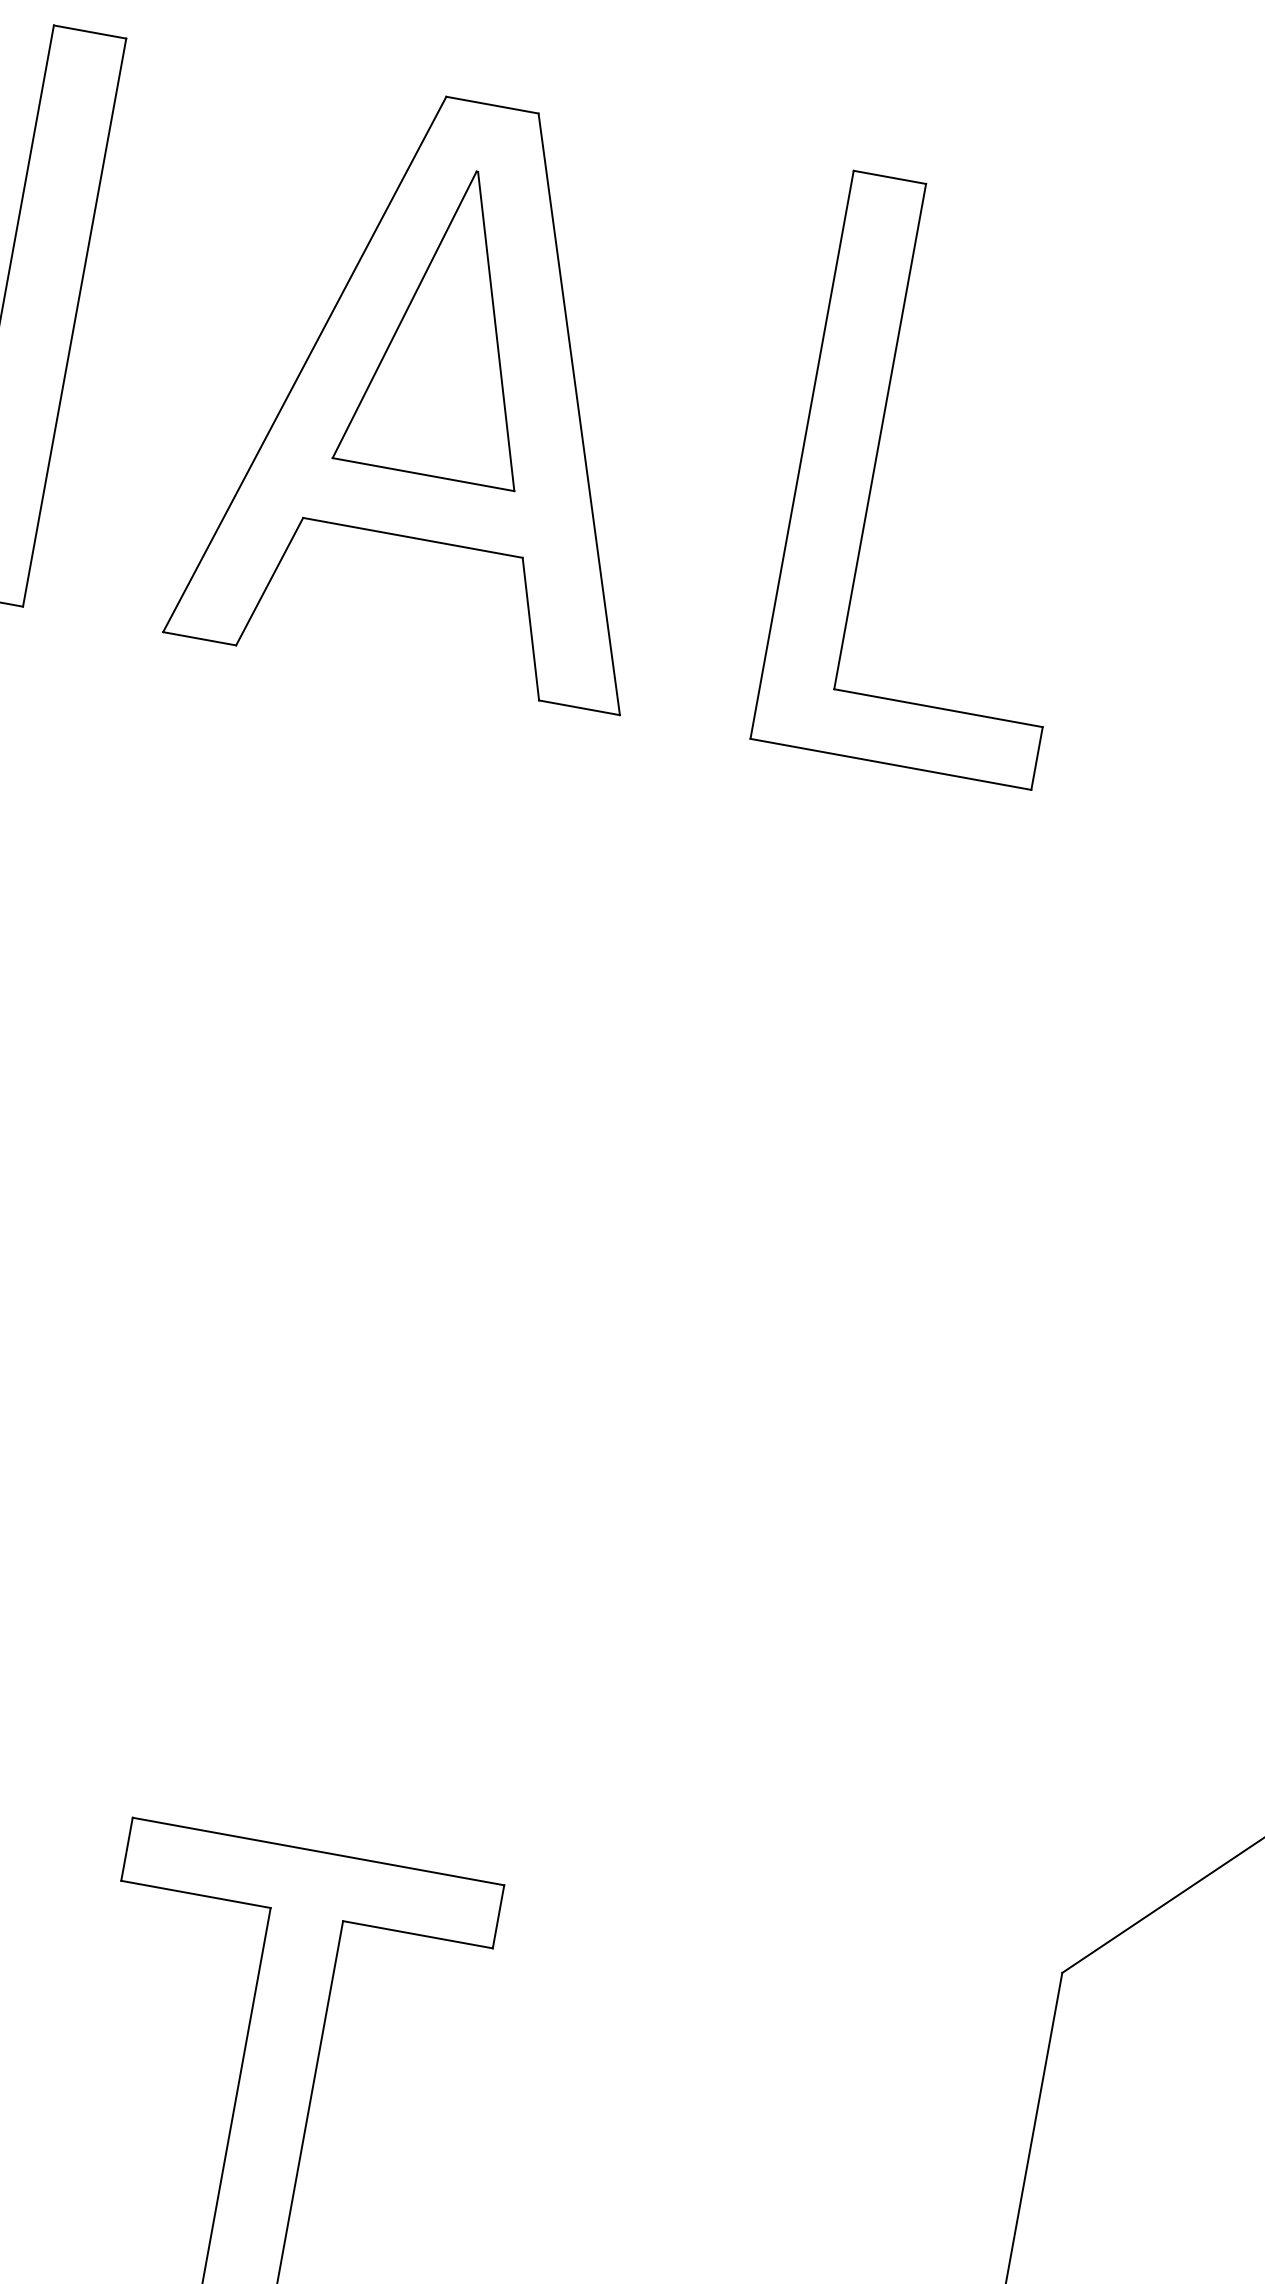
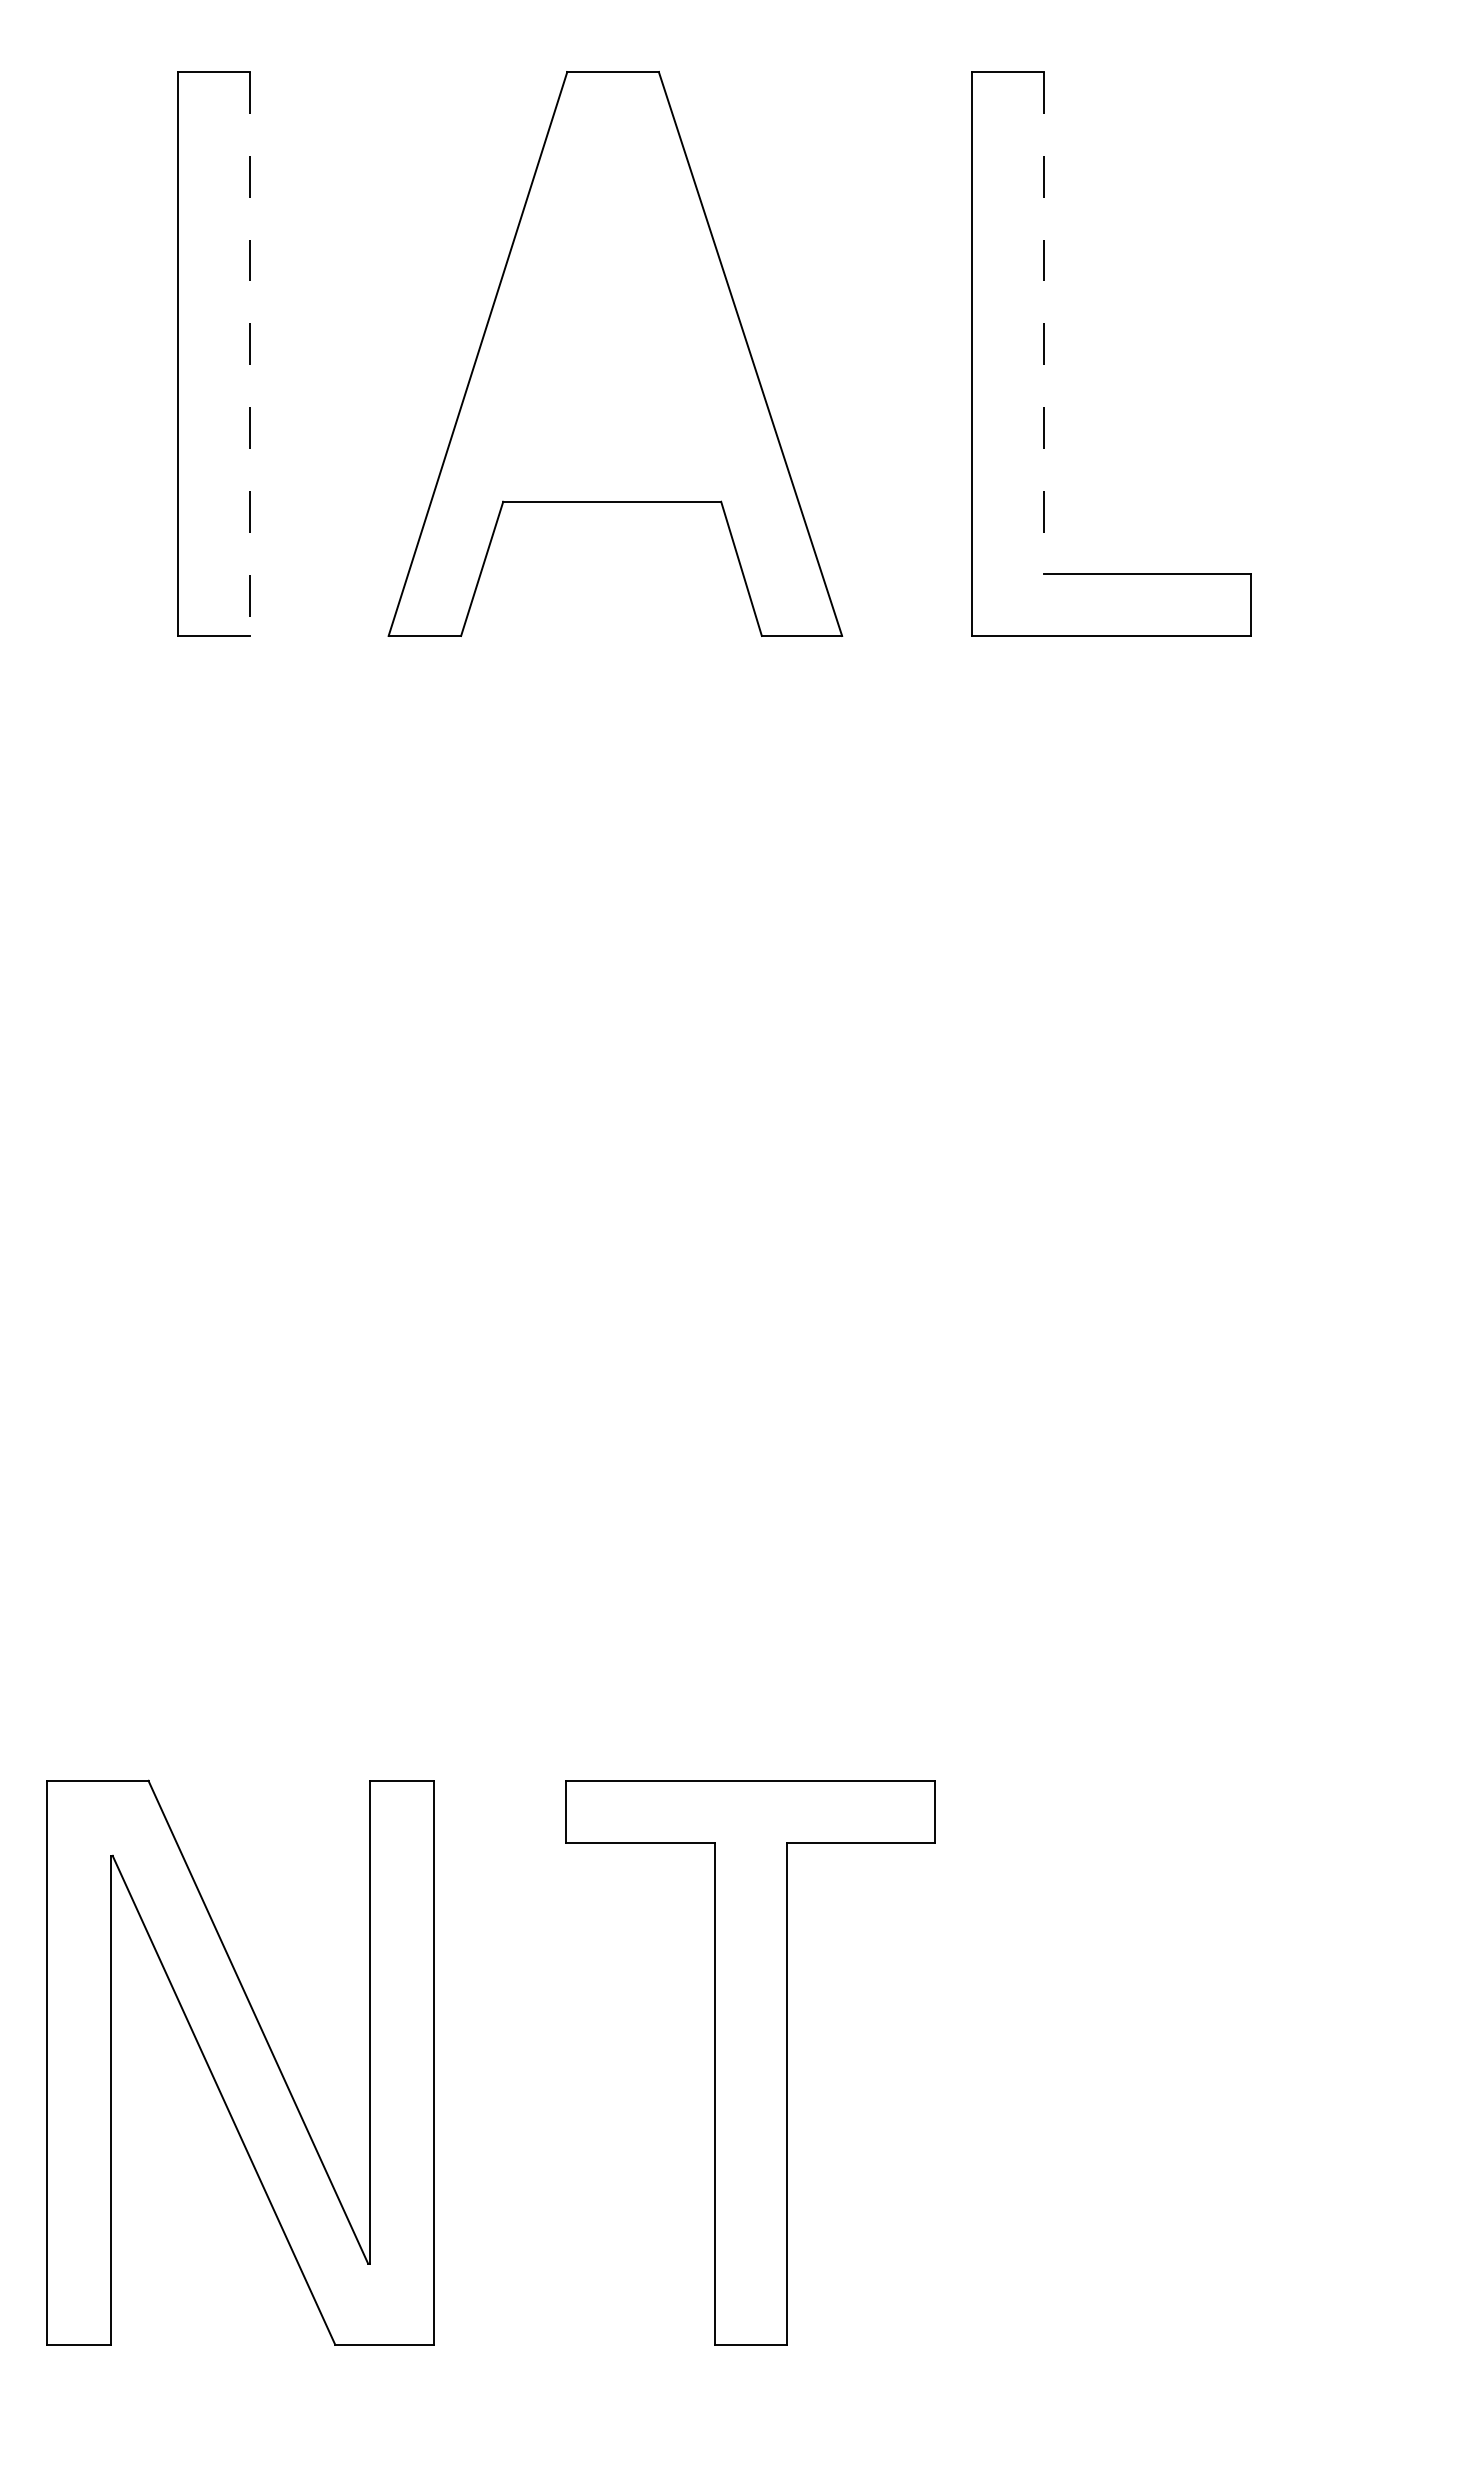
part: (451, 322) -> (611, 288), removed
line: (74, 323) -> (249, 354), solid -> dashed
line: (880, 436) -> (1043, 322), solid -> dashed

